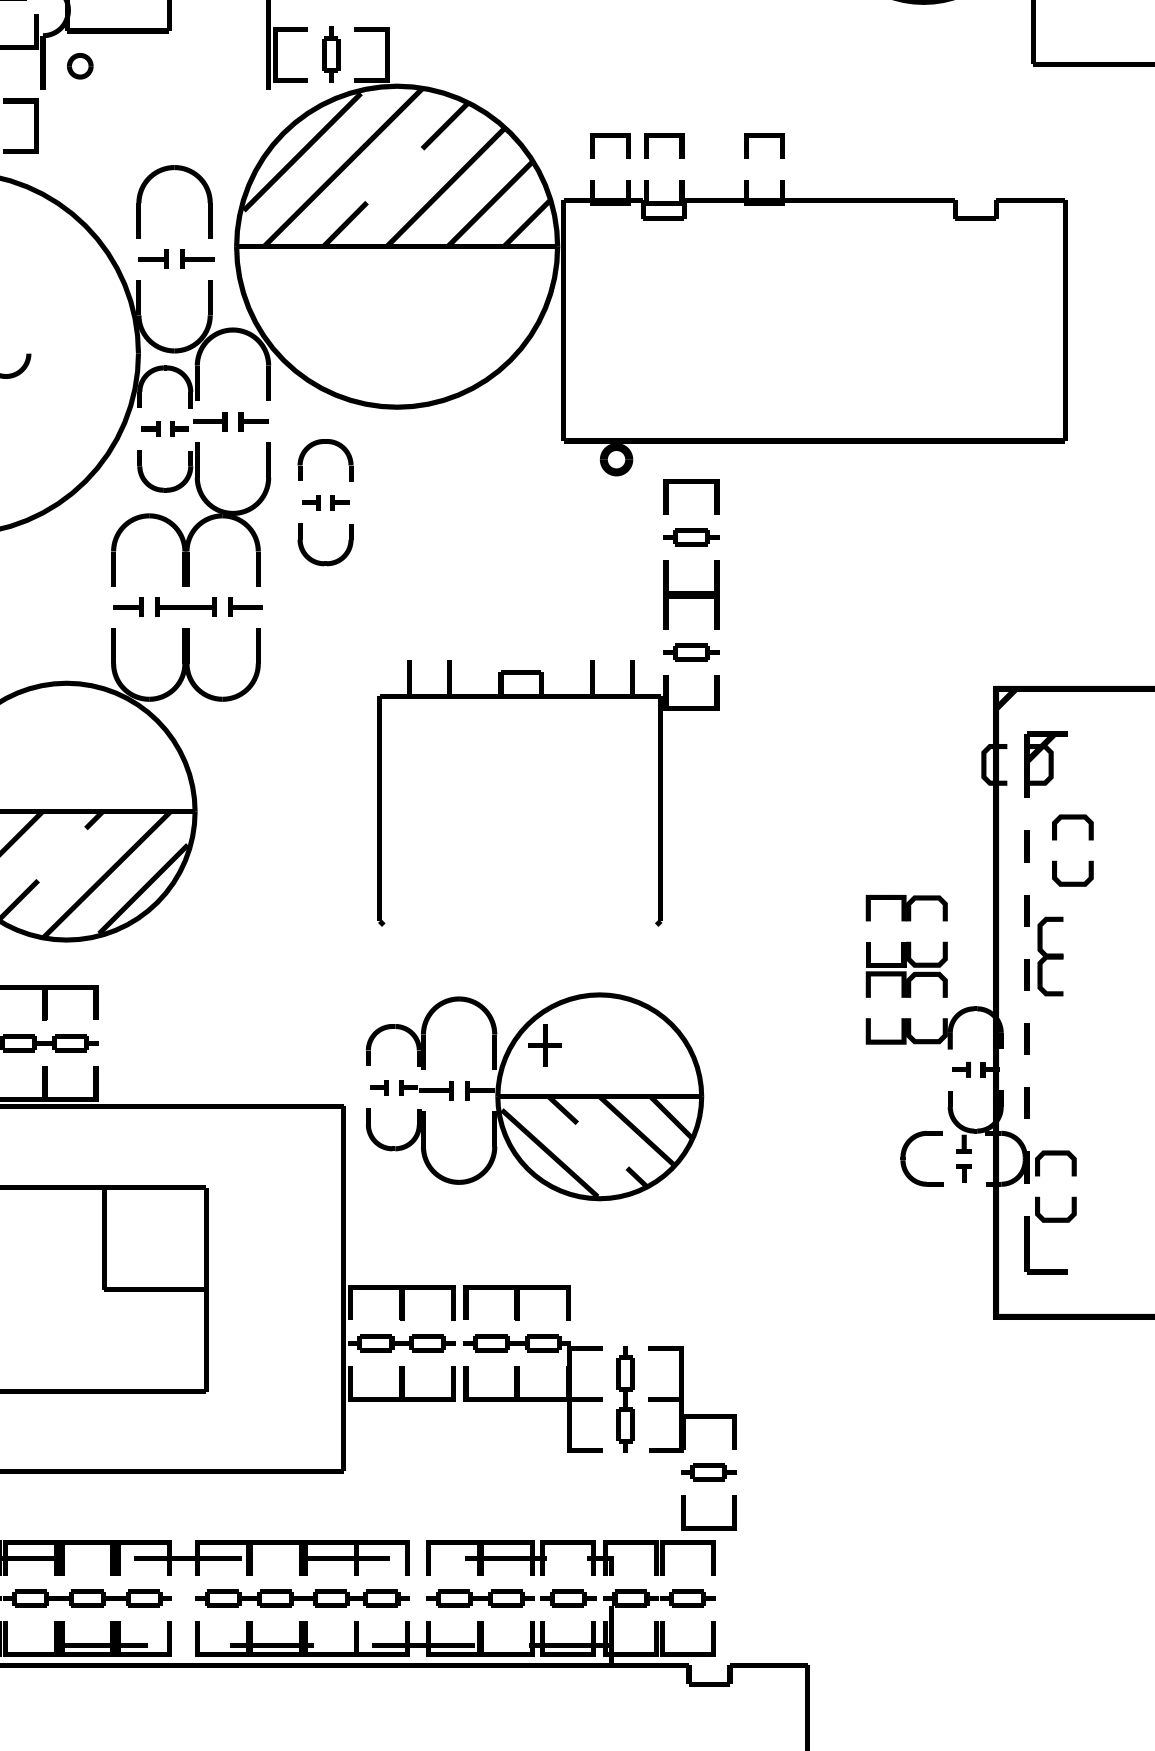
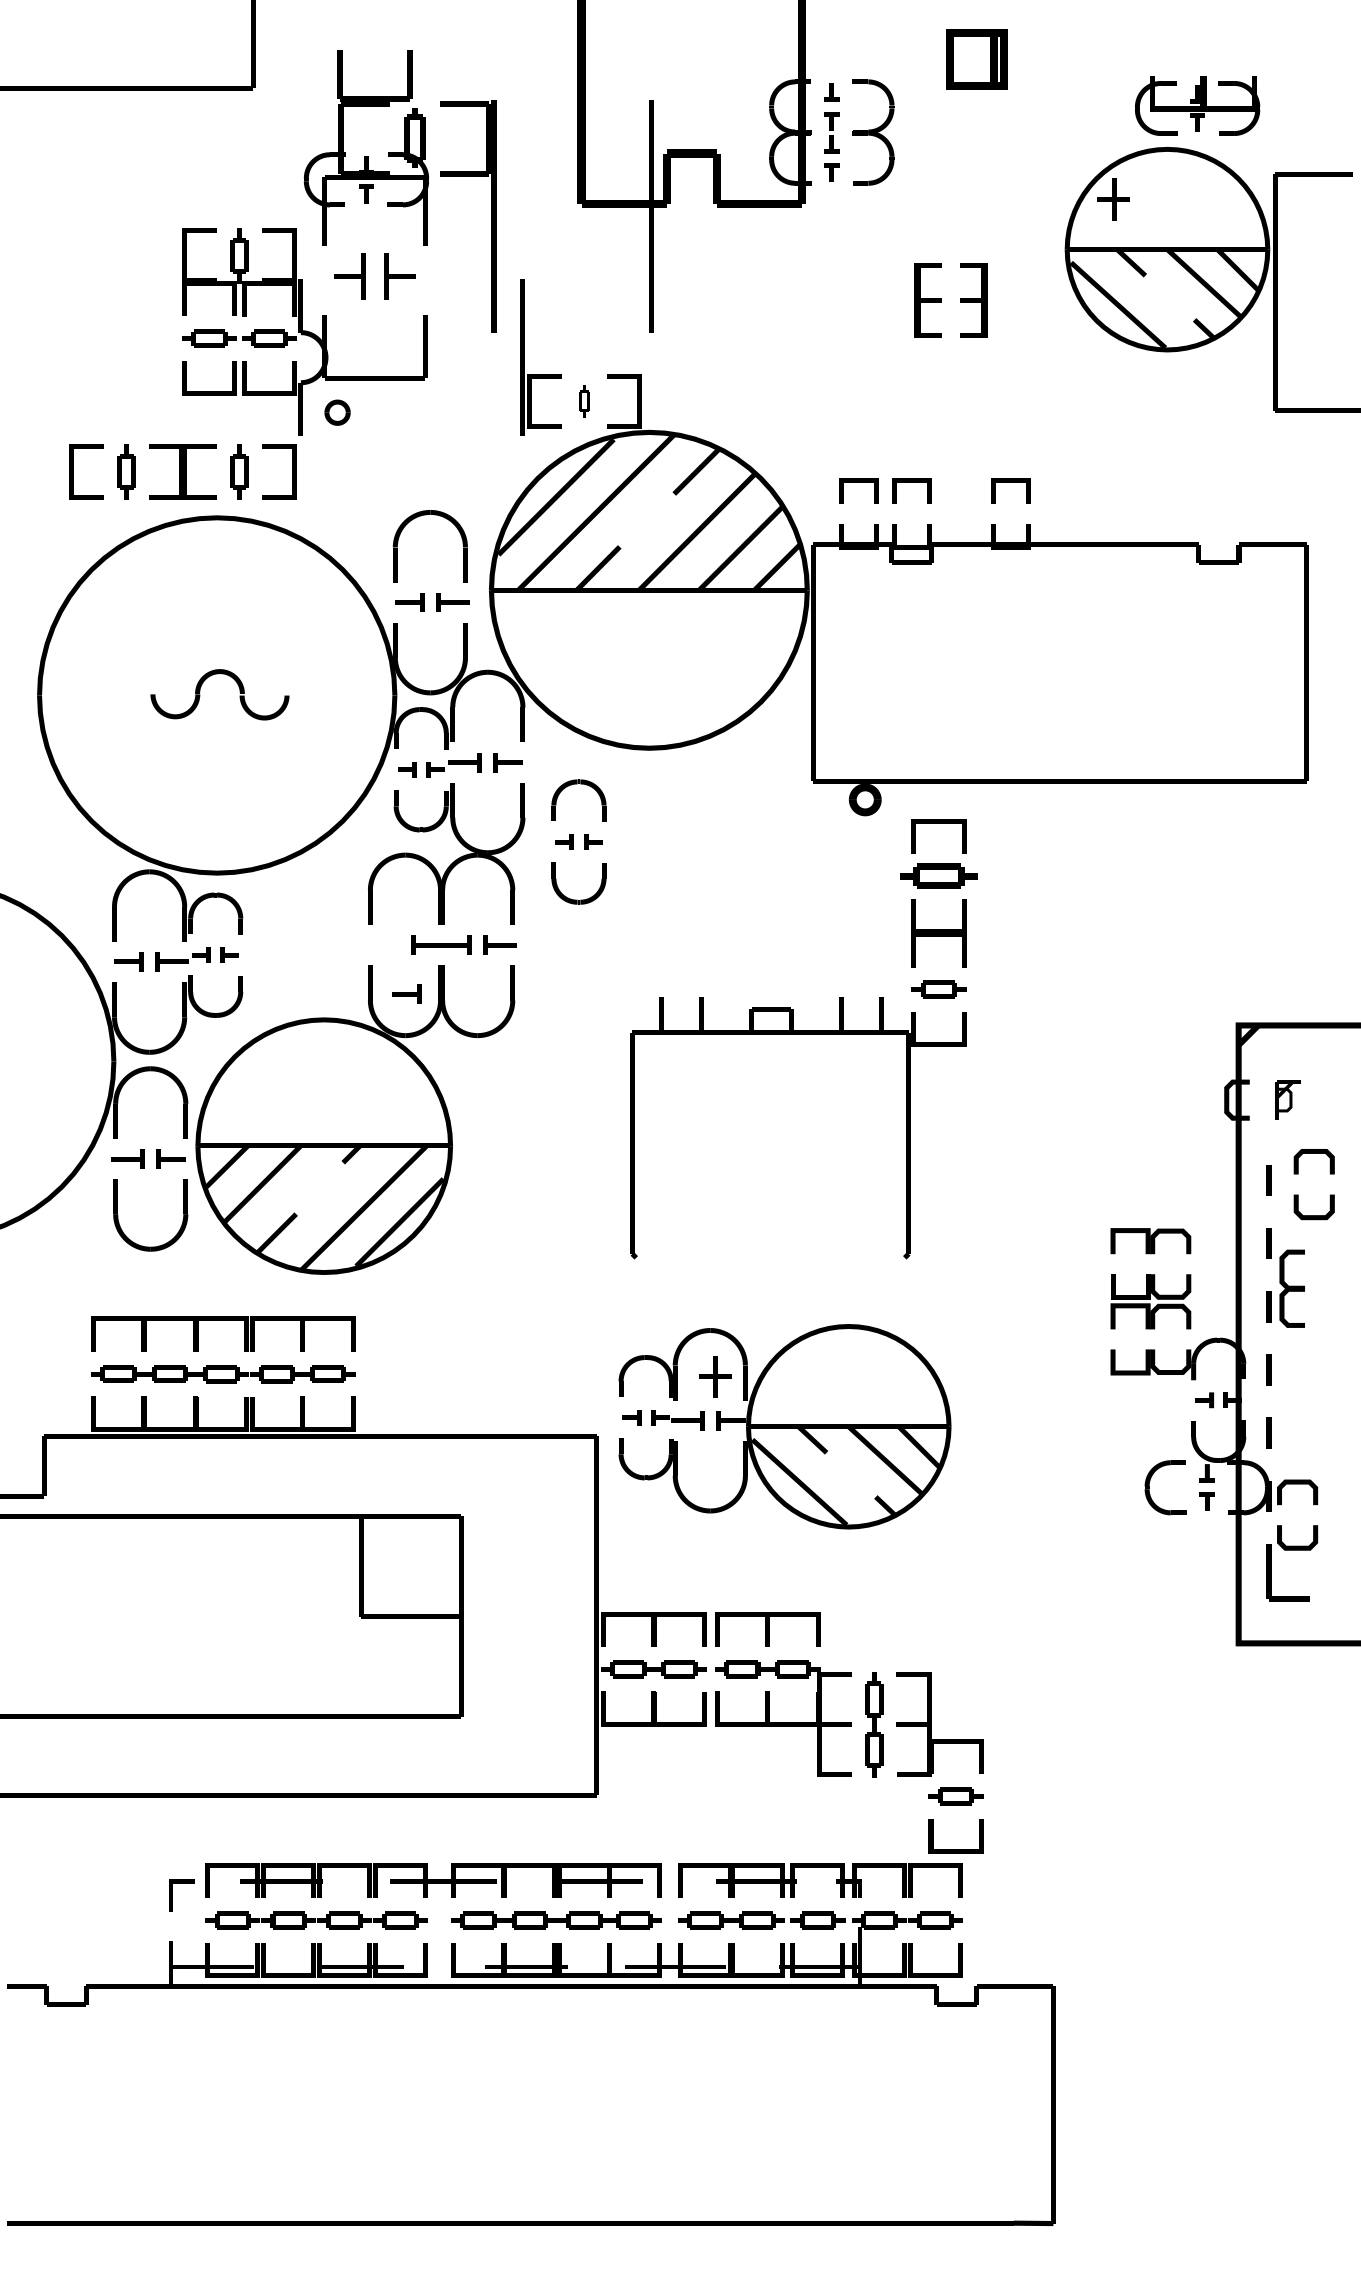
part: (331, 54) -> (584, 401), size x0.6
part: (690, 537) -> (938, 876), size x1.4
part: (127, 606) -> (406, 993), moved
part: (1045, 764) -> (1287, 1099), size x0.6
part: (545, 1045) -> (715, 1376), moved

